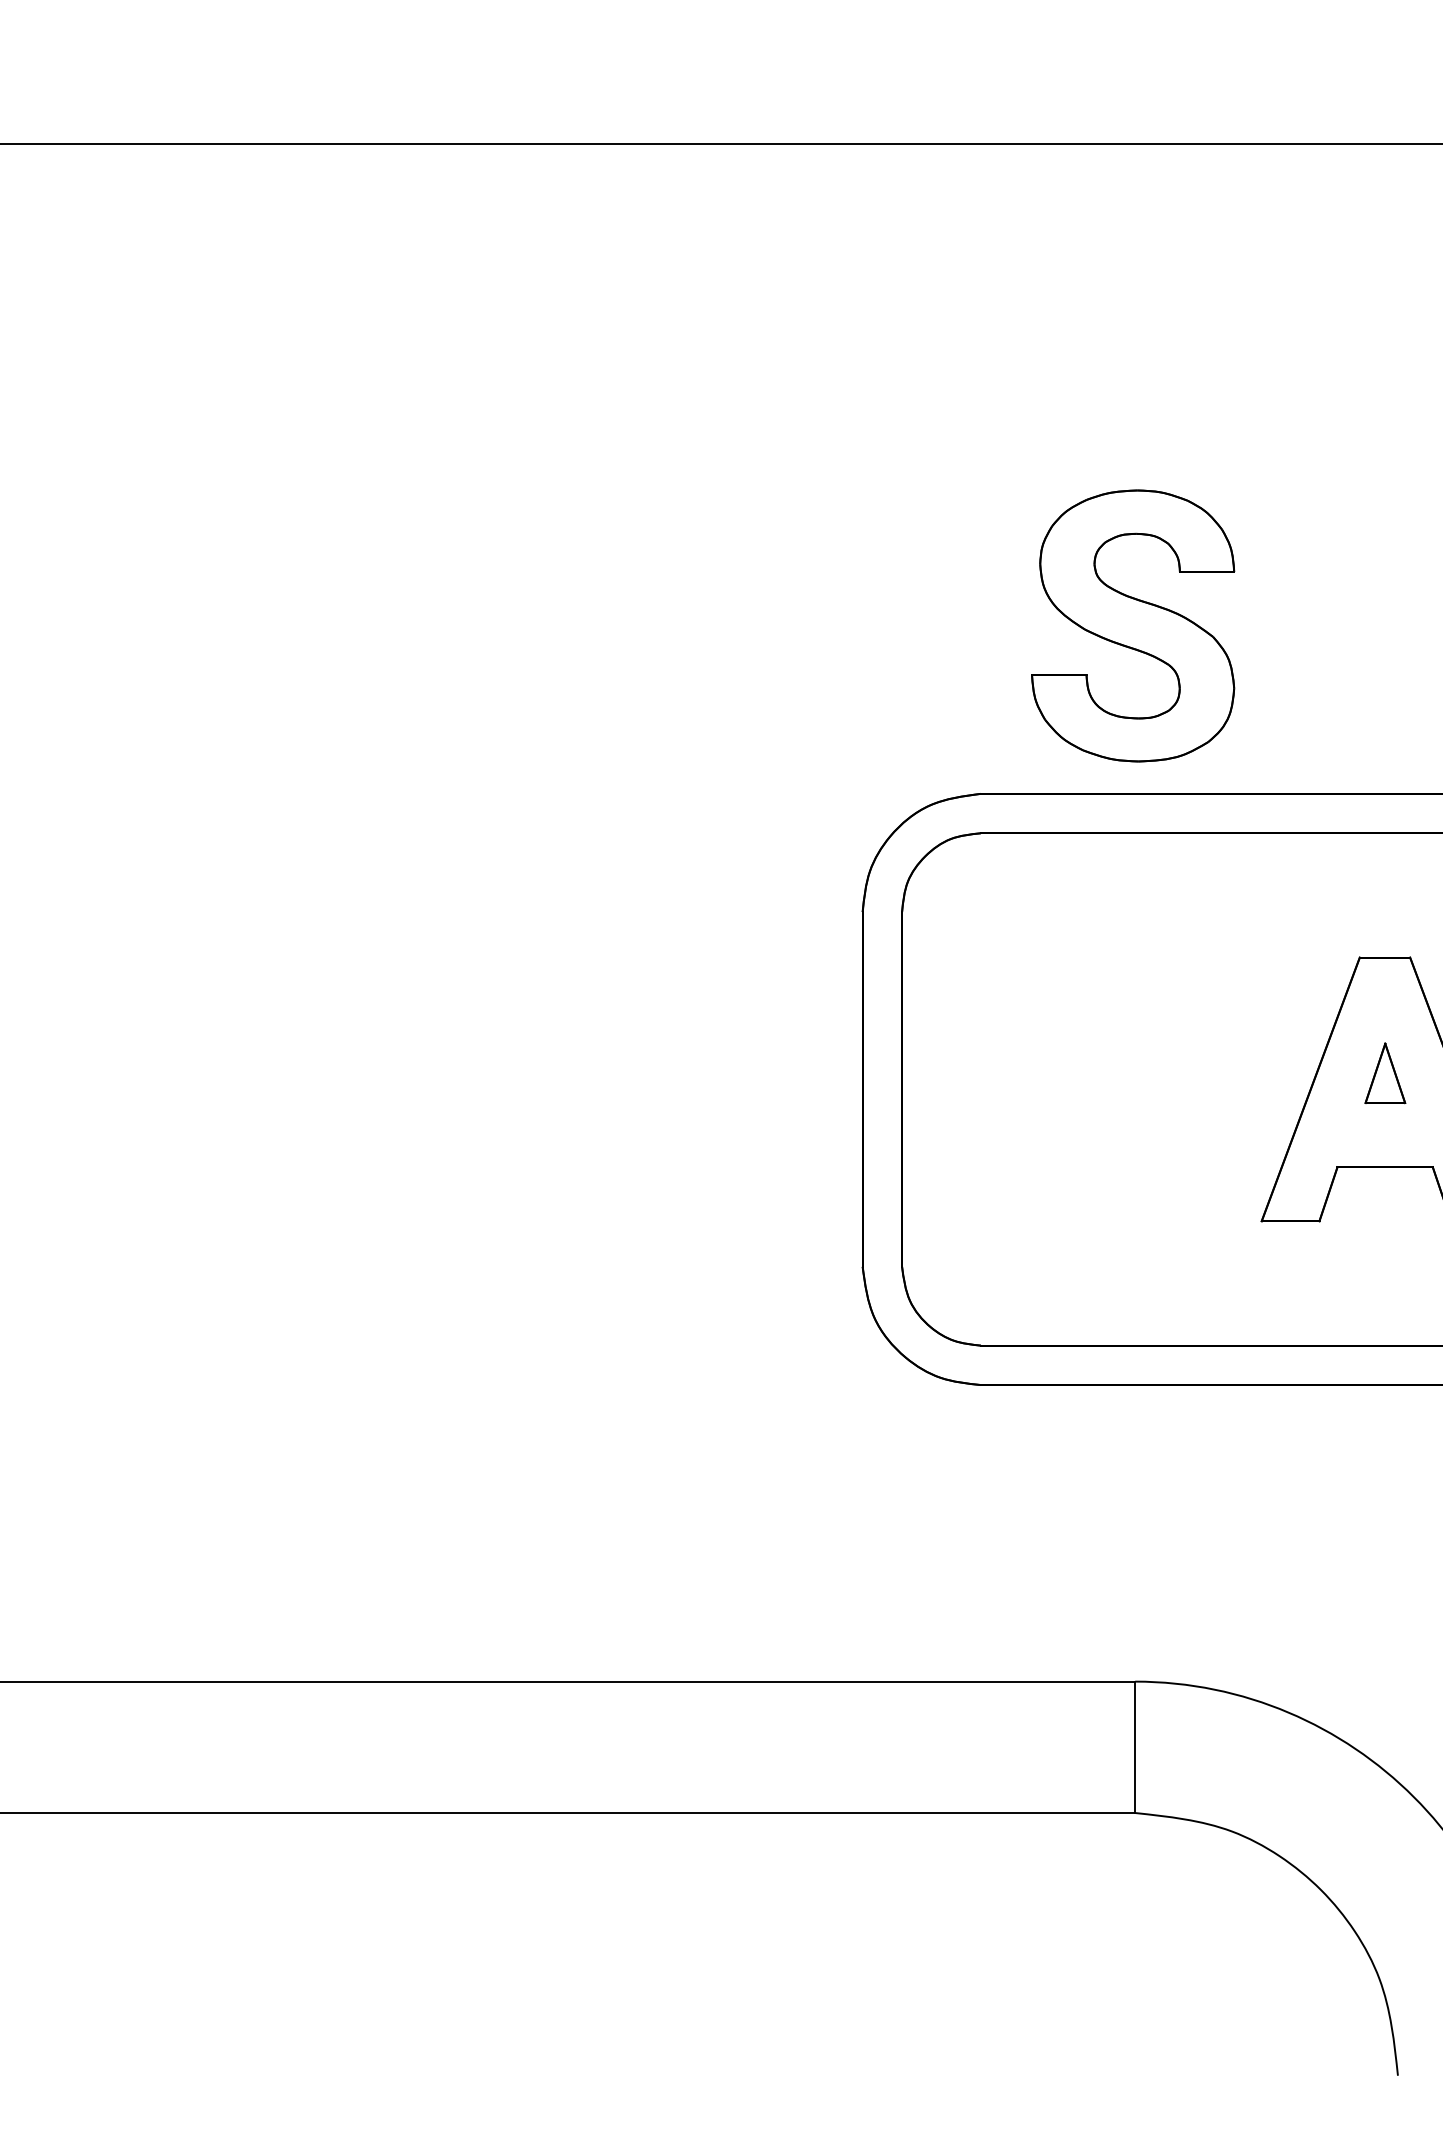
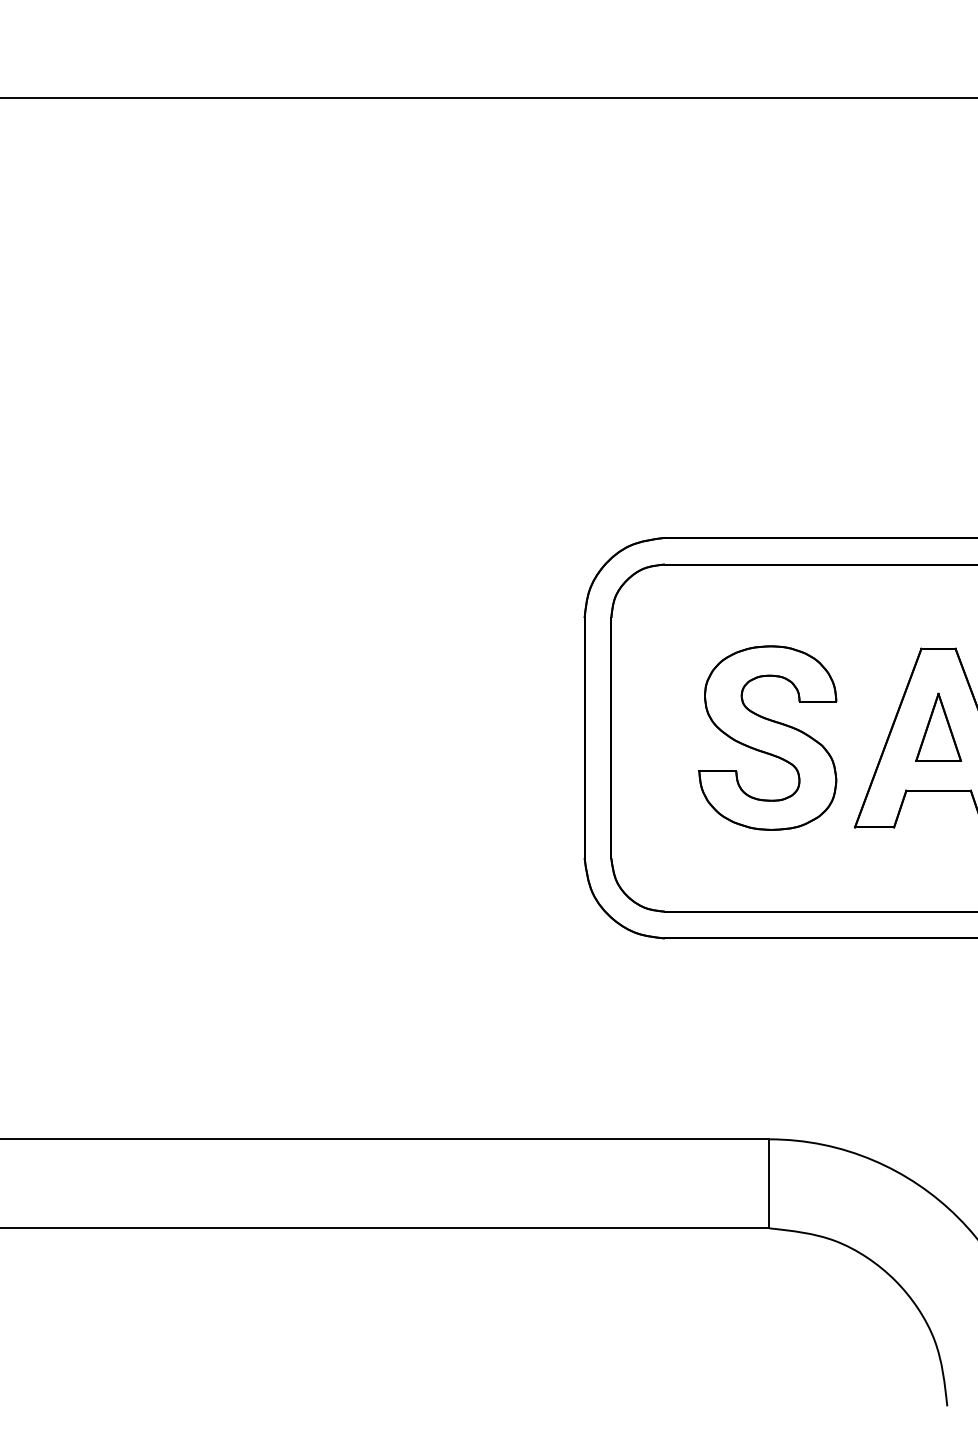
part: (1132, 625) -> (767, 737), moved
part: (1384, 1072) -> (938, 726), size x1.67

